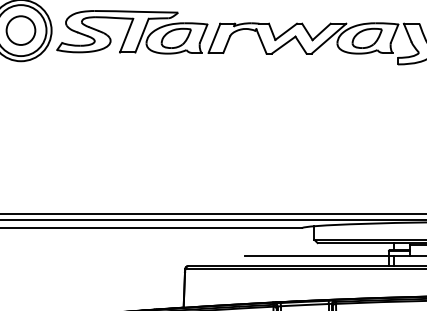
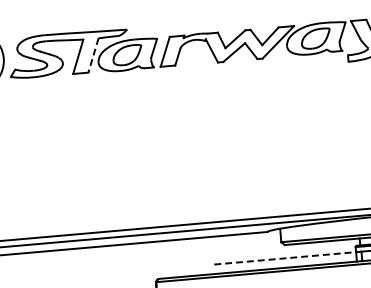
line: (141, 36) -> (93, 56), solid -> dashed
line: (319, 256) -> (287, 258), solid -> dashed

